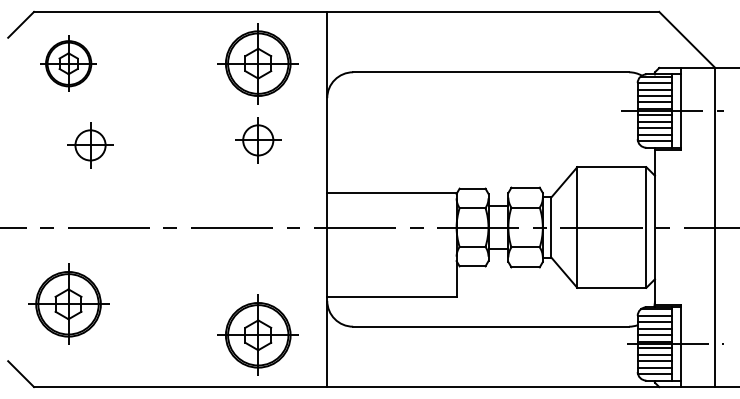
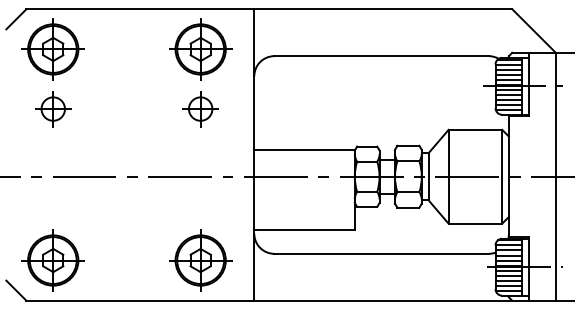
part: (68, 63) -> (53, 49), size x1.43
part: (90, 145) -> (53, 109), moved
part: (68, 303) -> (53, 259), moved

